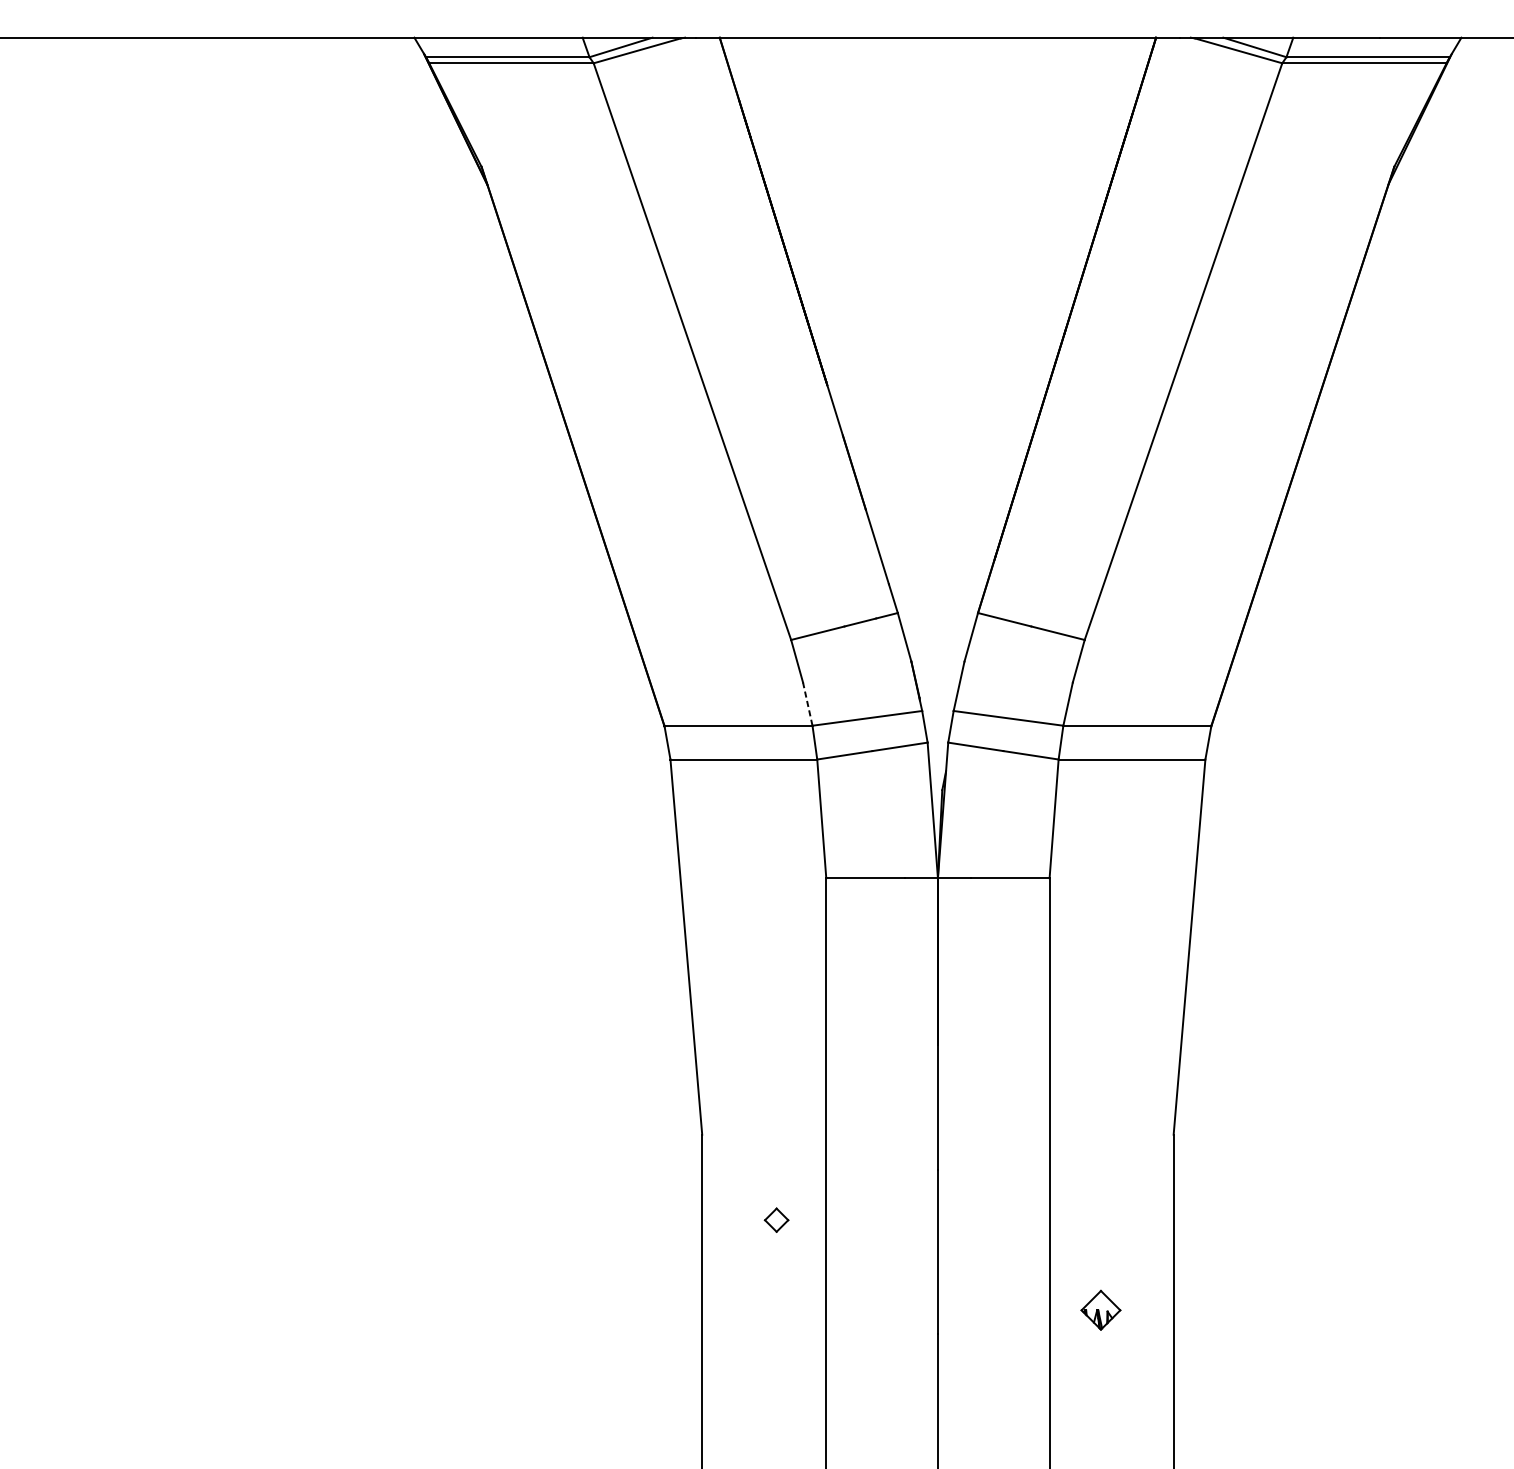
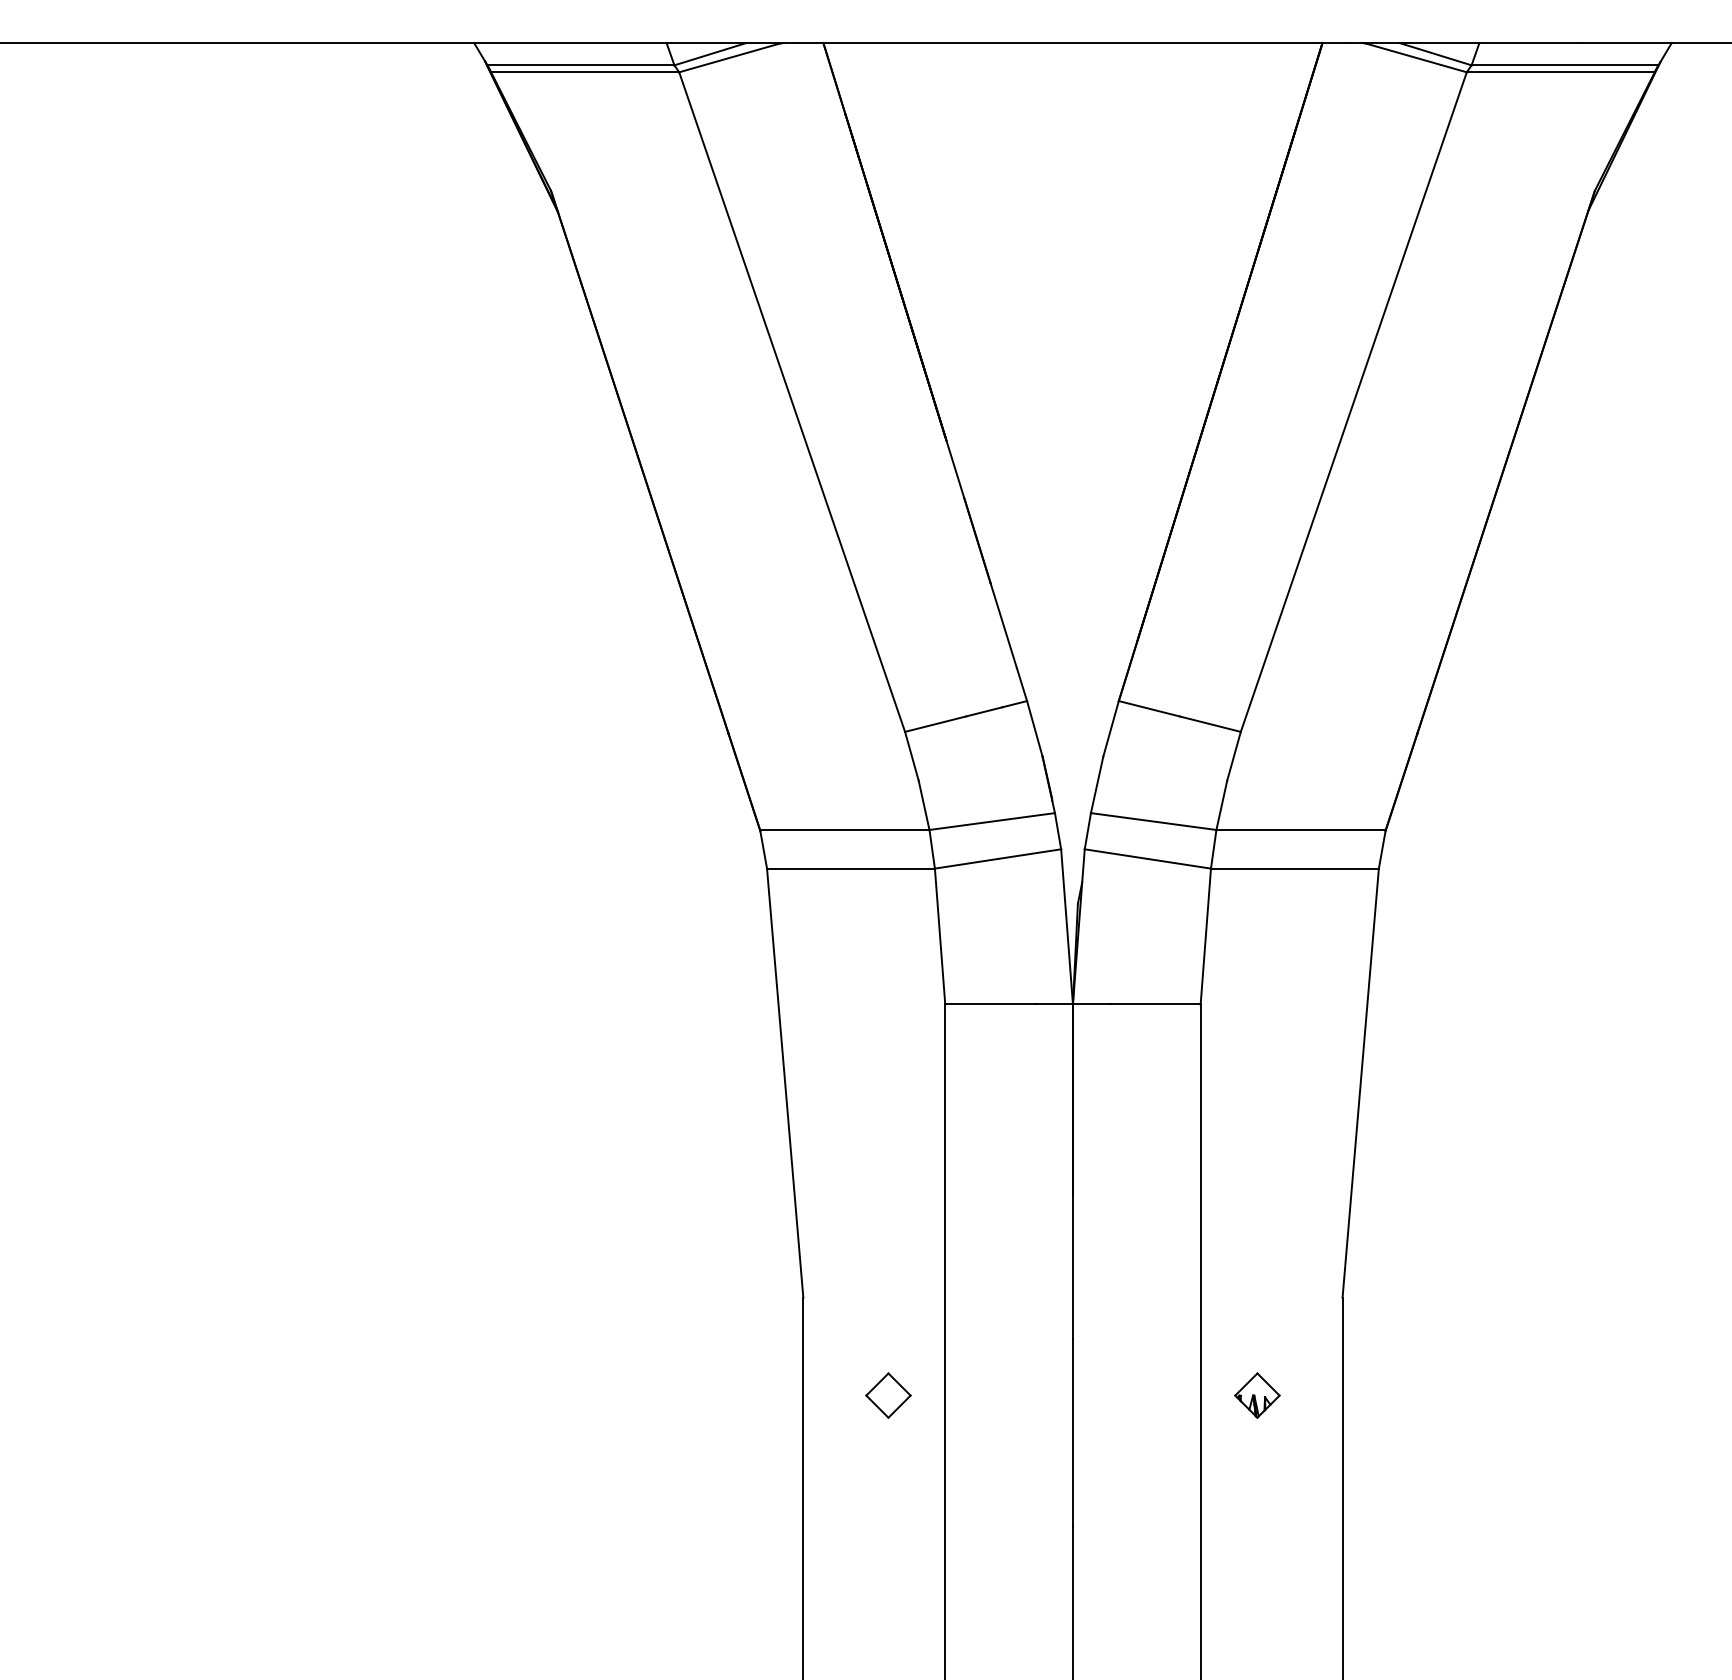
line: (807, 703) -> (923, 804), dashed -> solid
part: (776, 1220) -> (888, 1395), size x1.67
part: (1101, 1310) -> (1257, 1395), moved

